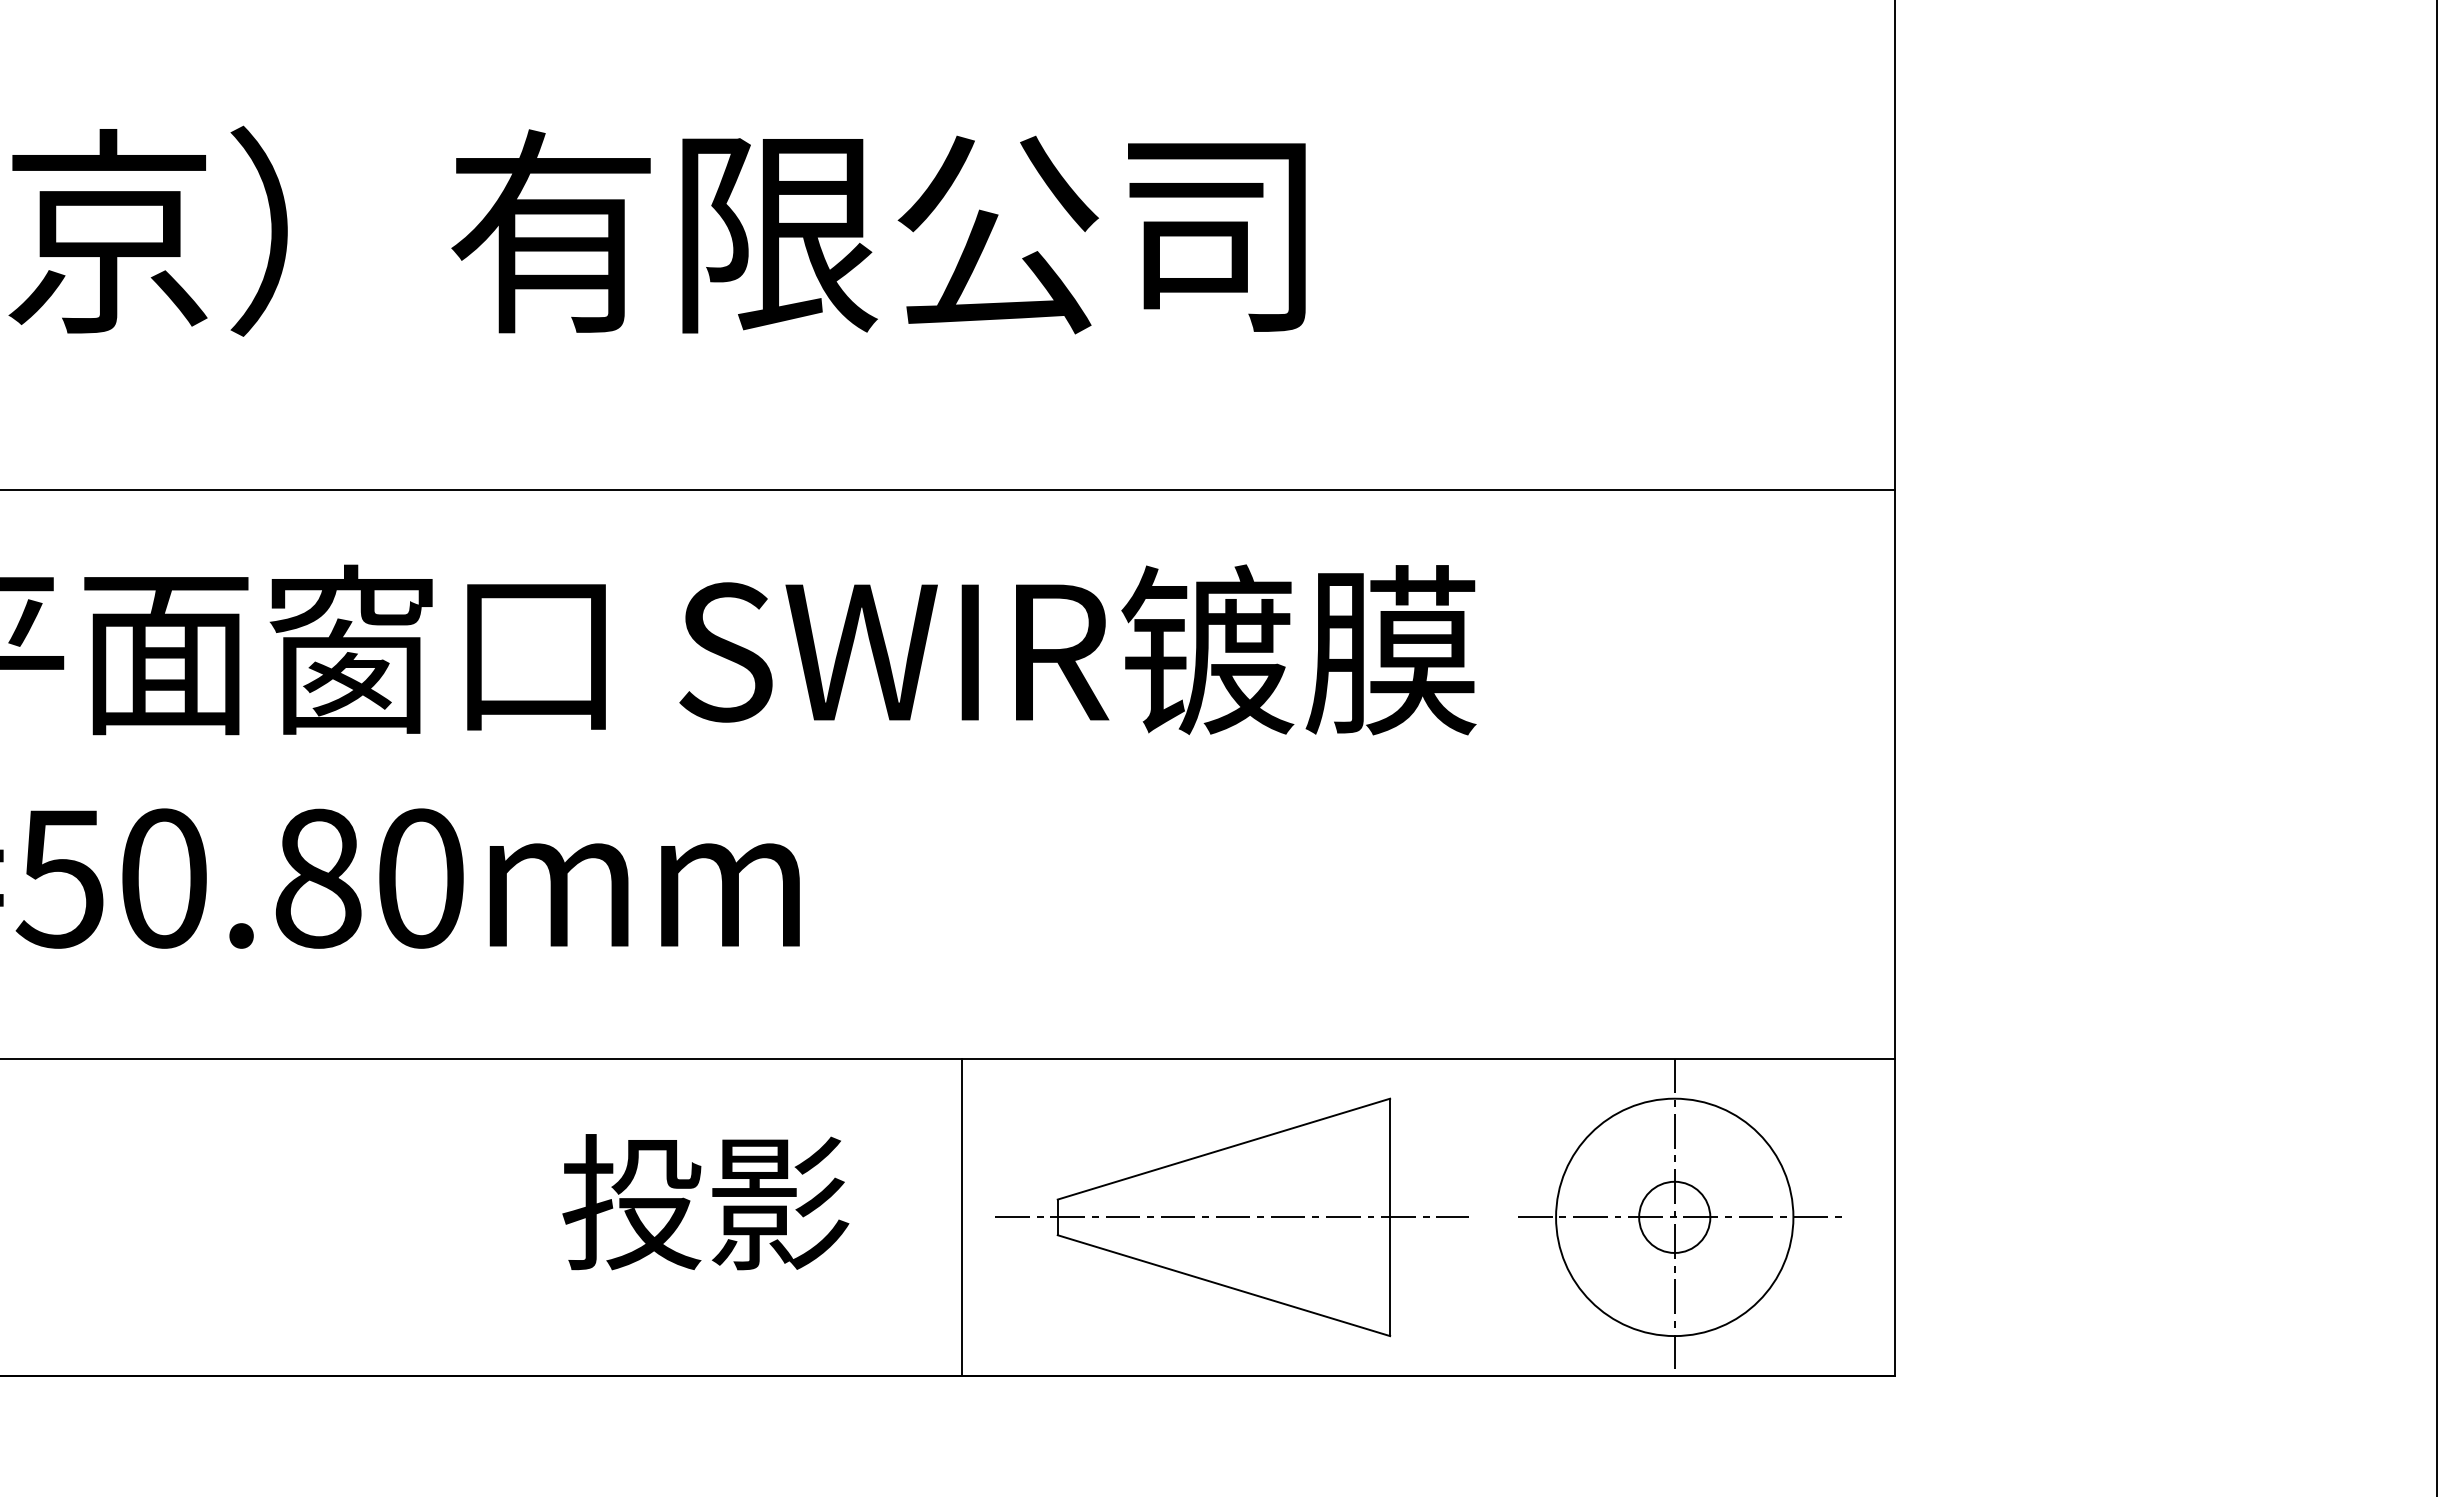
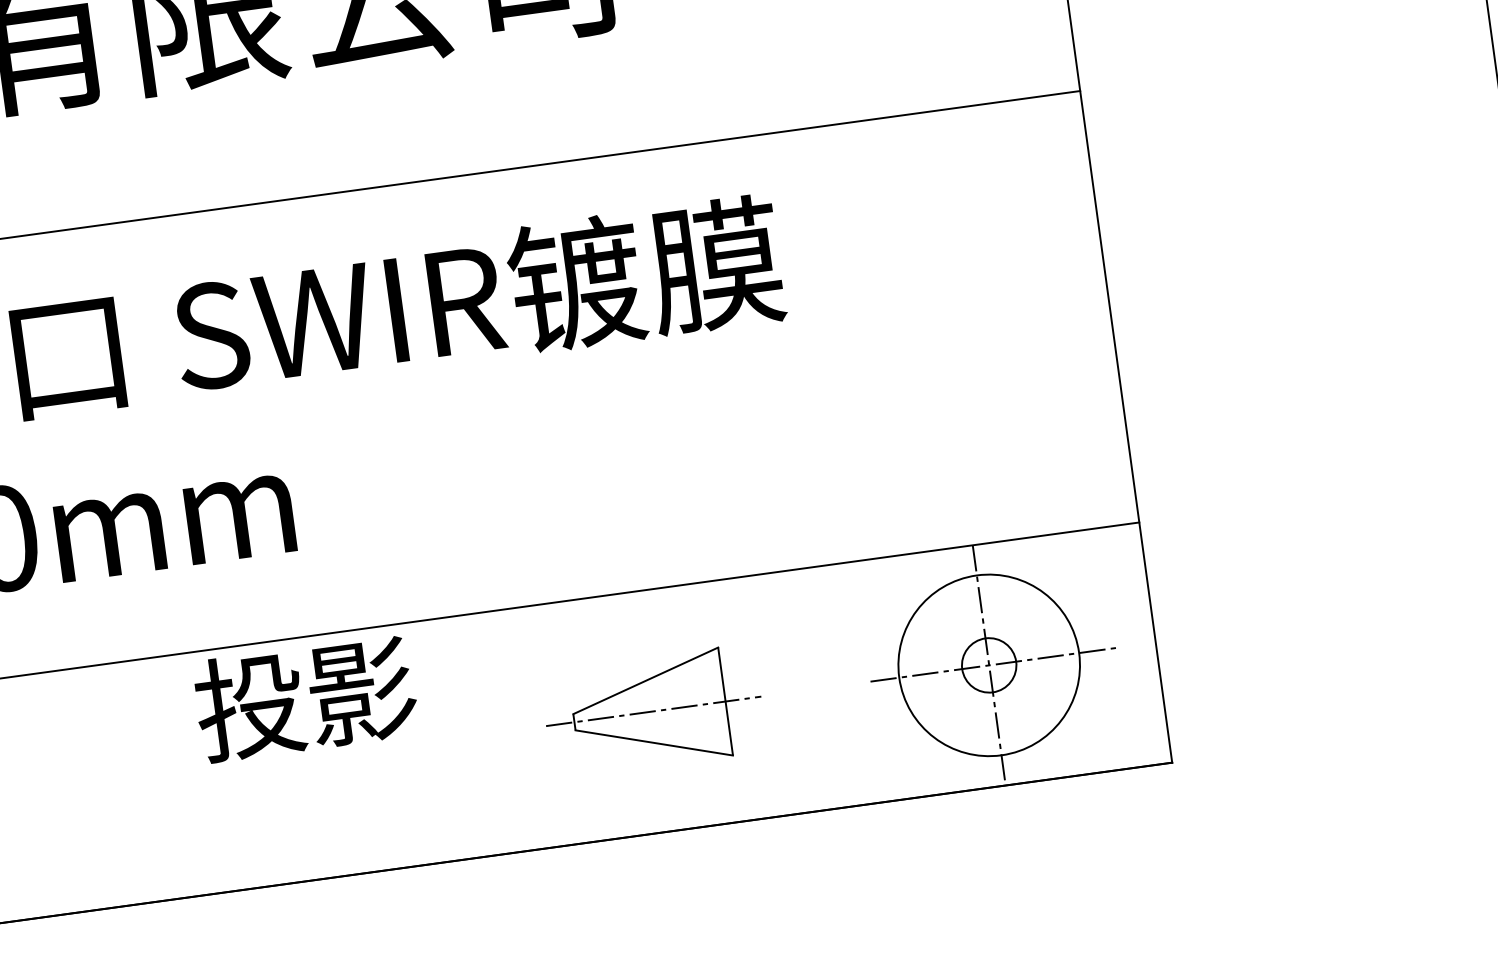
text: (705, 1202) -> (305, 698), moved
line: (962, 1216) -> (449, 738), removed
part: (1231, 1217) -> (653, 711), size x0.6

